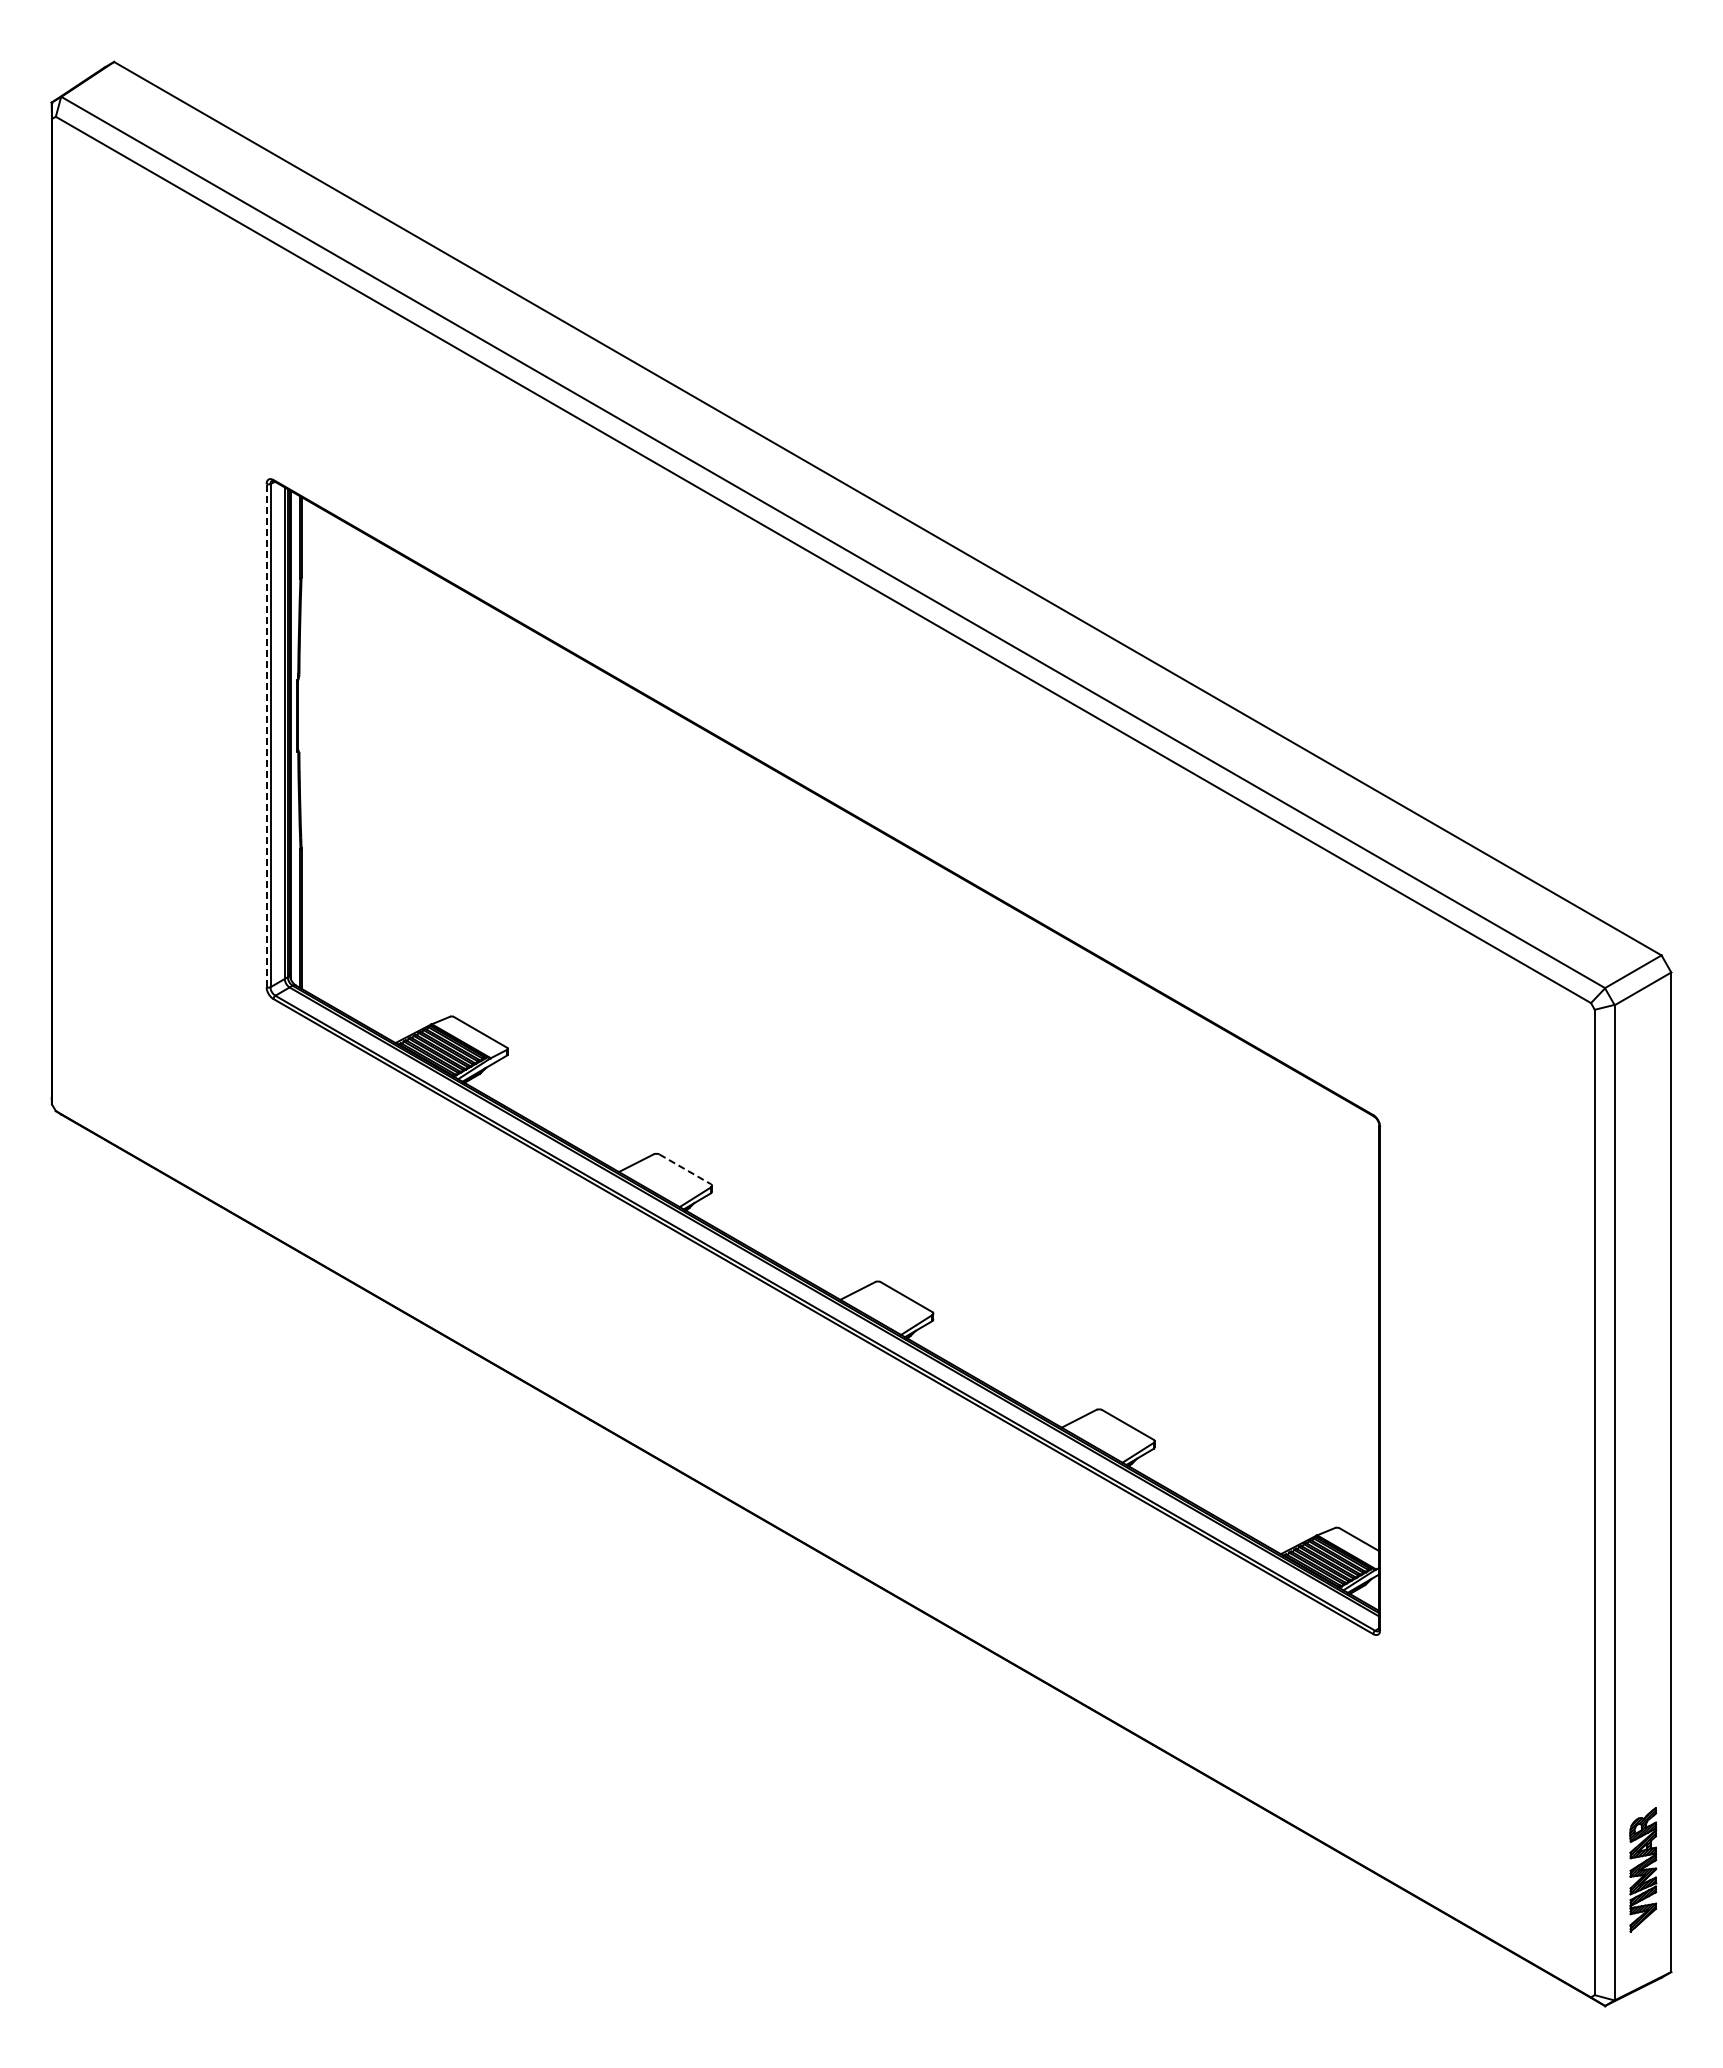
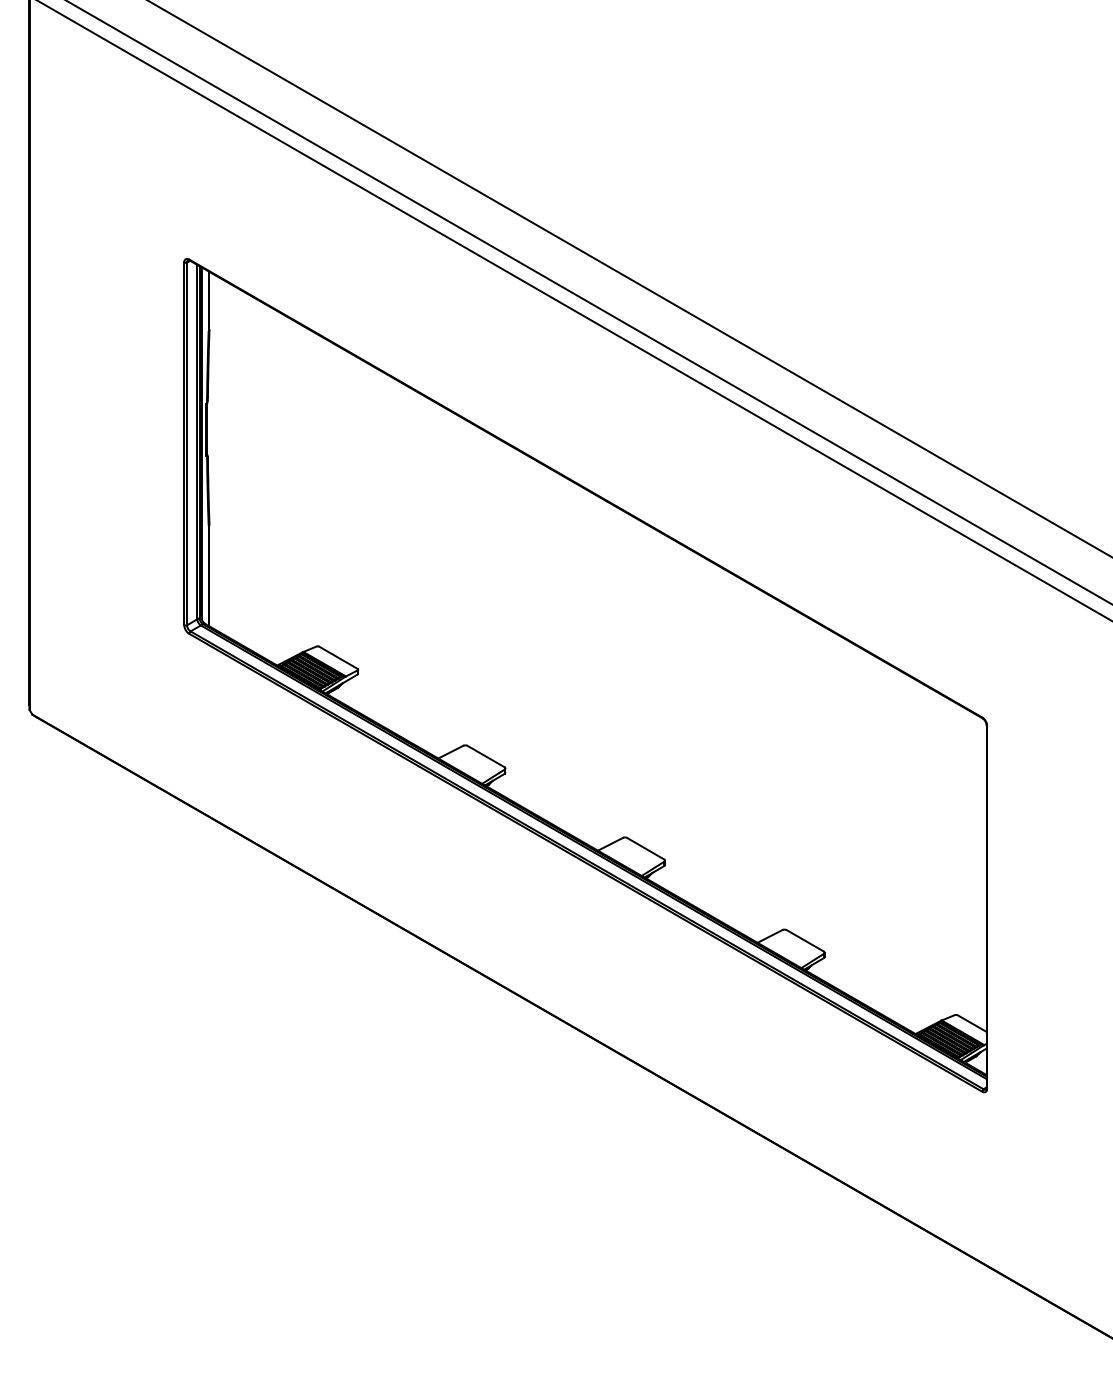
line: (266, 735) -> (184, 443), dashed -> solid
line: (685, 1169) -> (486, 756), dashed -> solid

